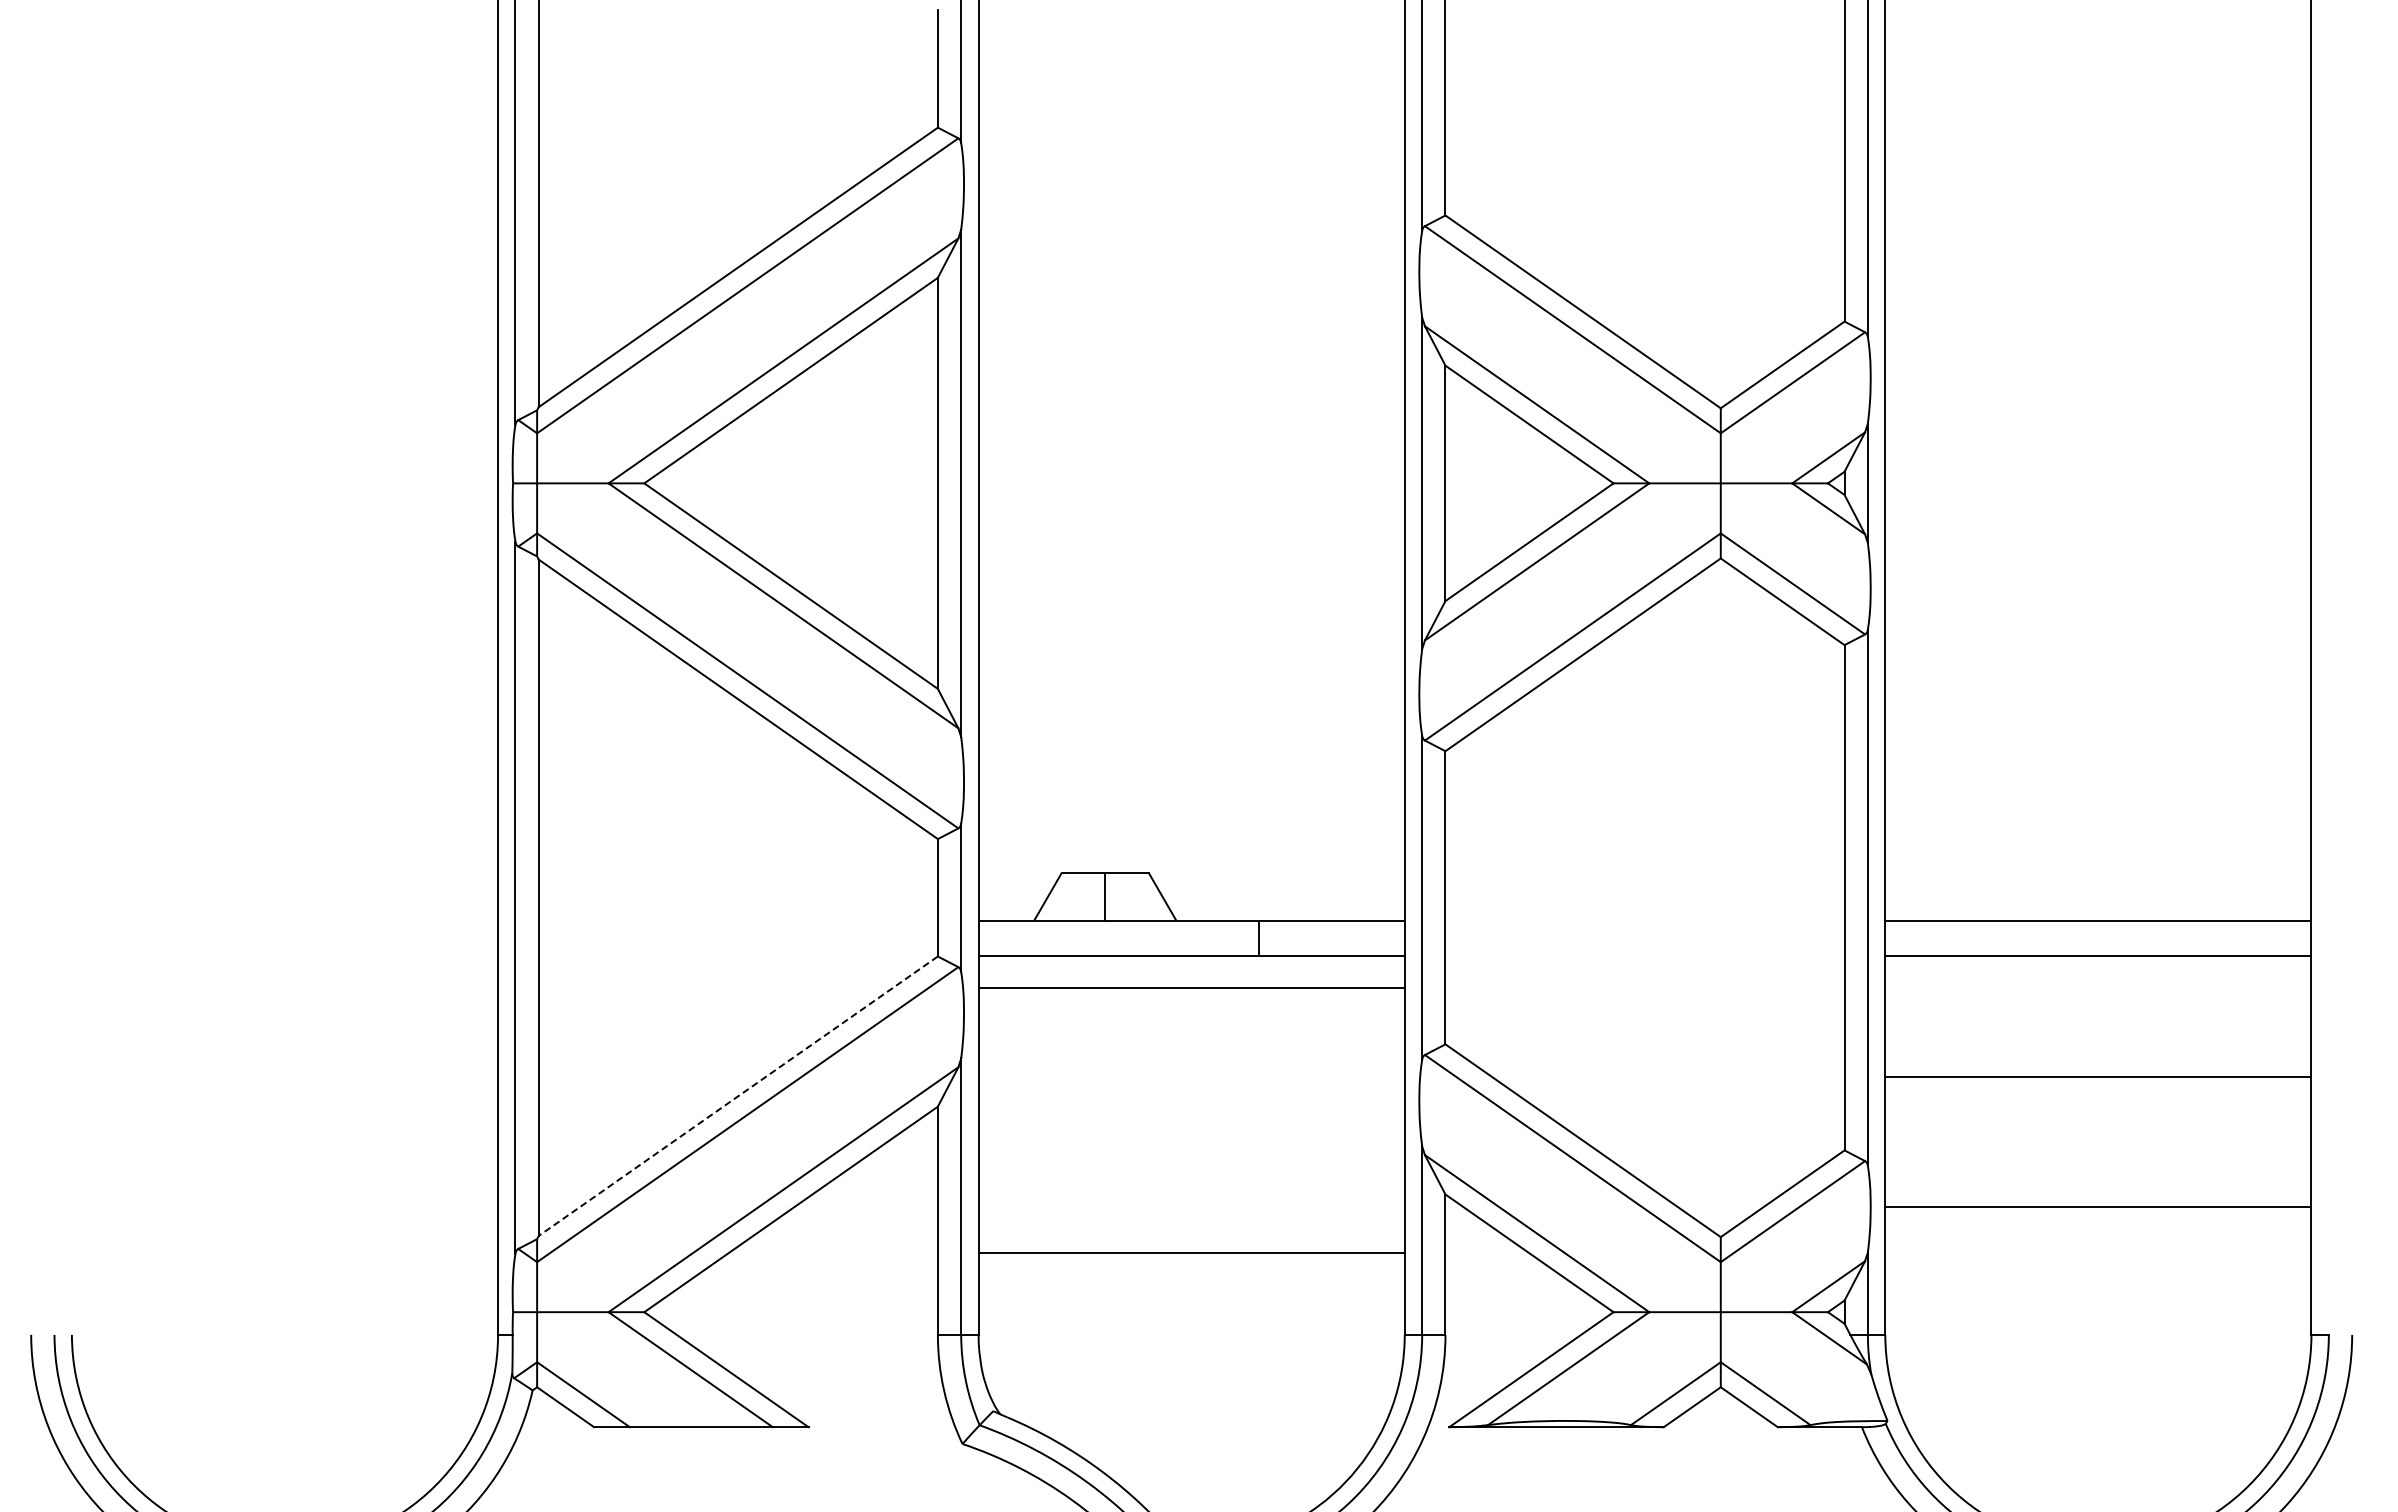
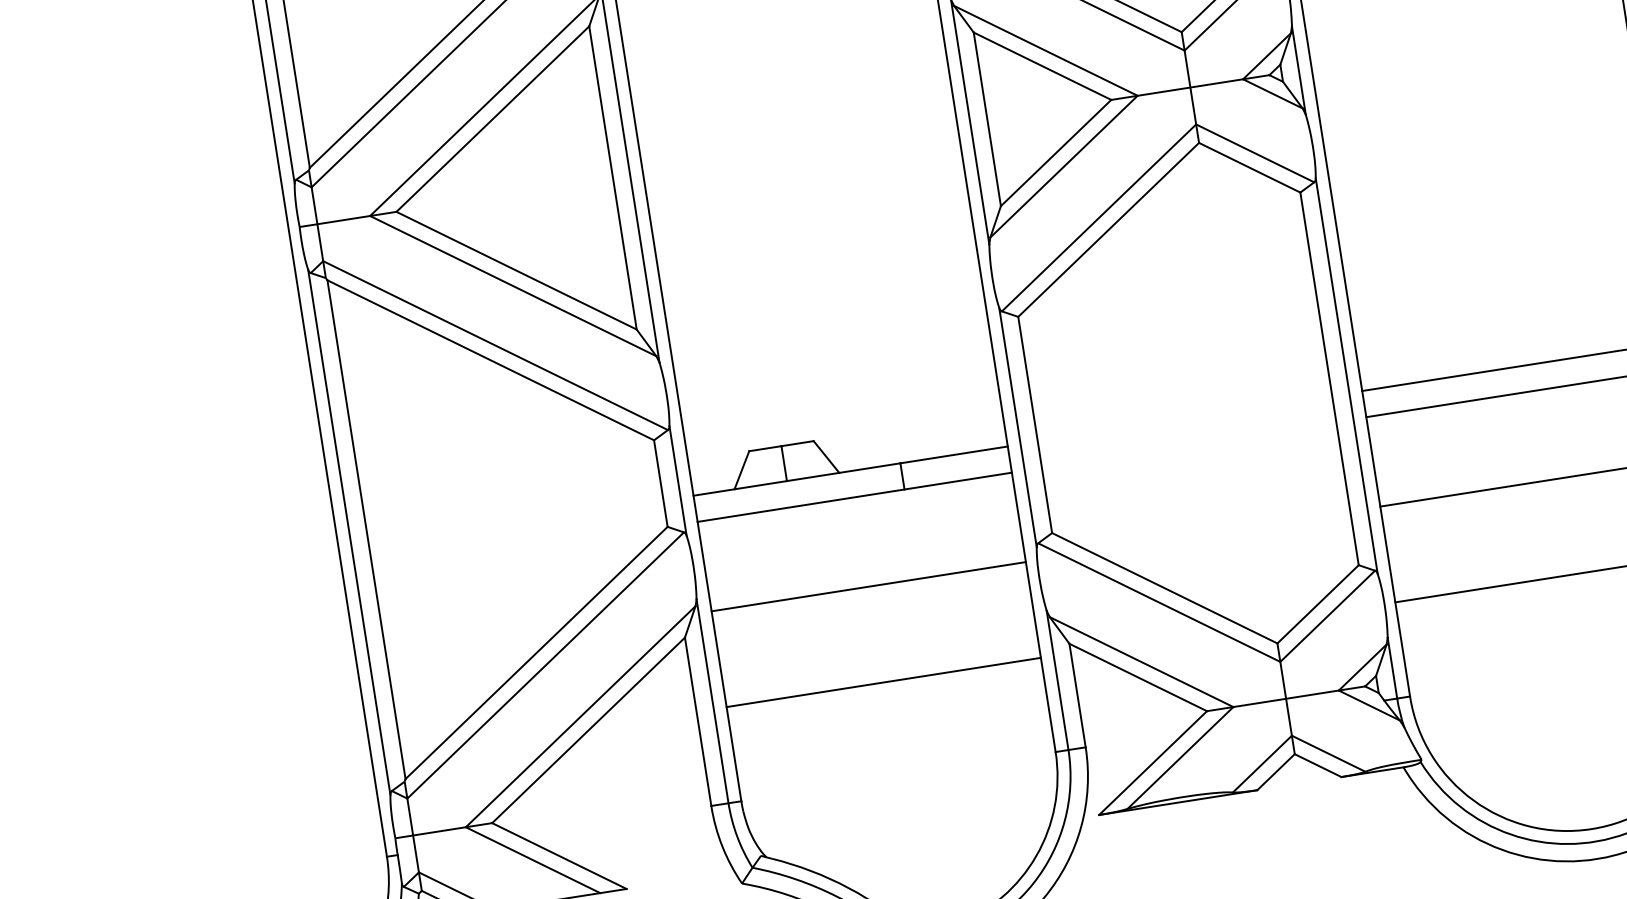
line: (1191, 988) -> (868, 586), moved
line: (738, 1096) -> (536, 653), dashed -> solid
line: (1191, 1253) -> (883, 682), moved

